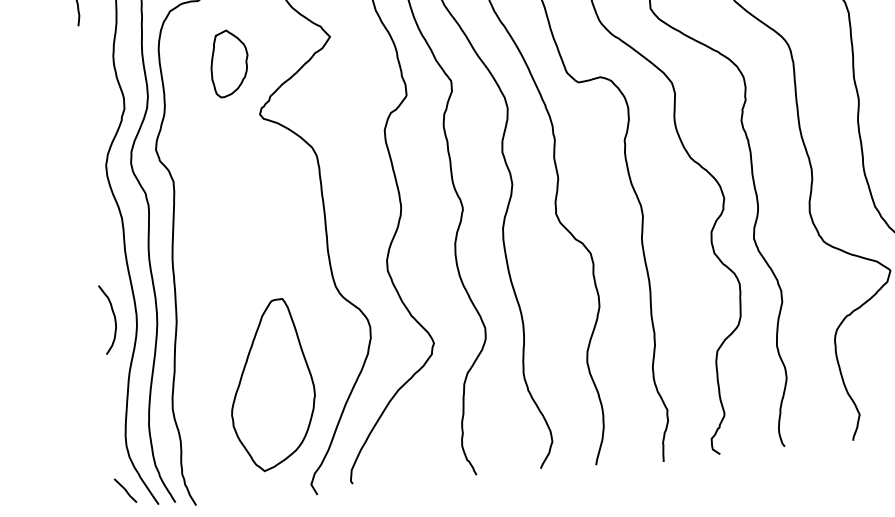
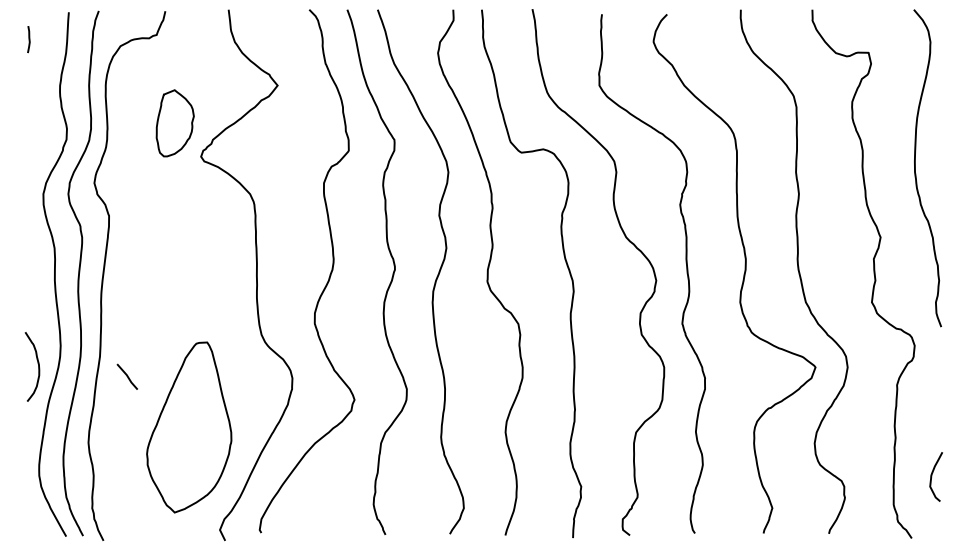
part: (228, 63) -> (174, 123), moved
curve: (113, 315) -> (37, 363), moved
line: (124, 490) -> (126, 376), moved

